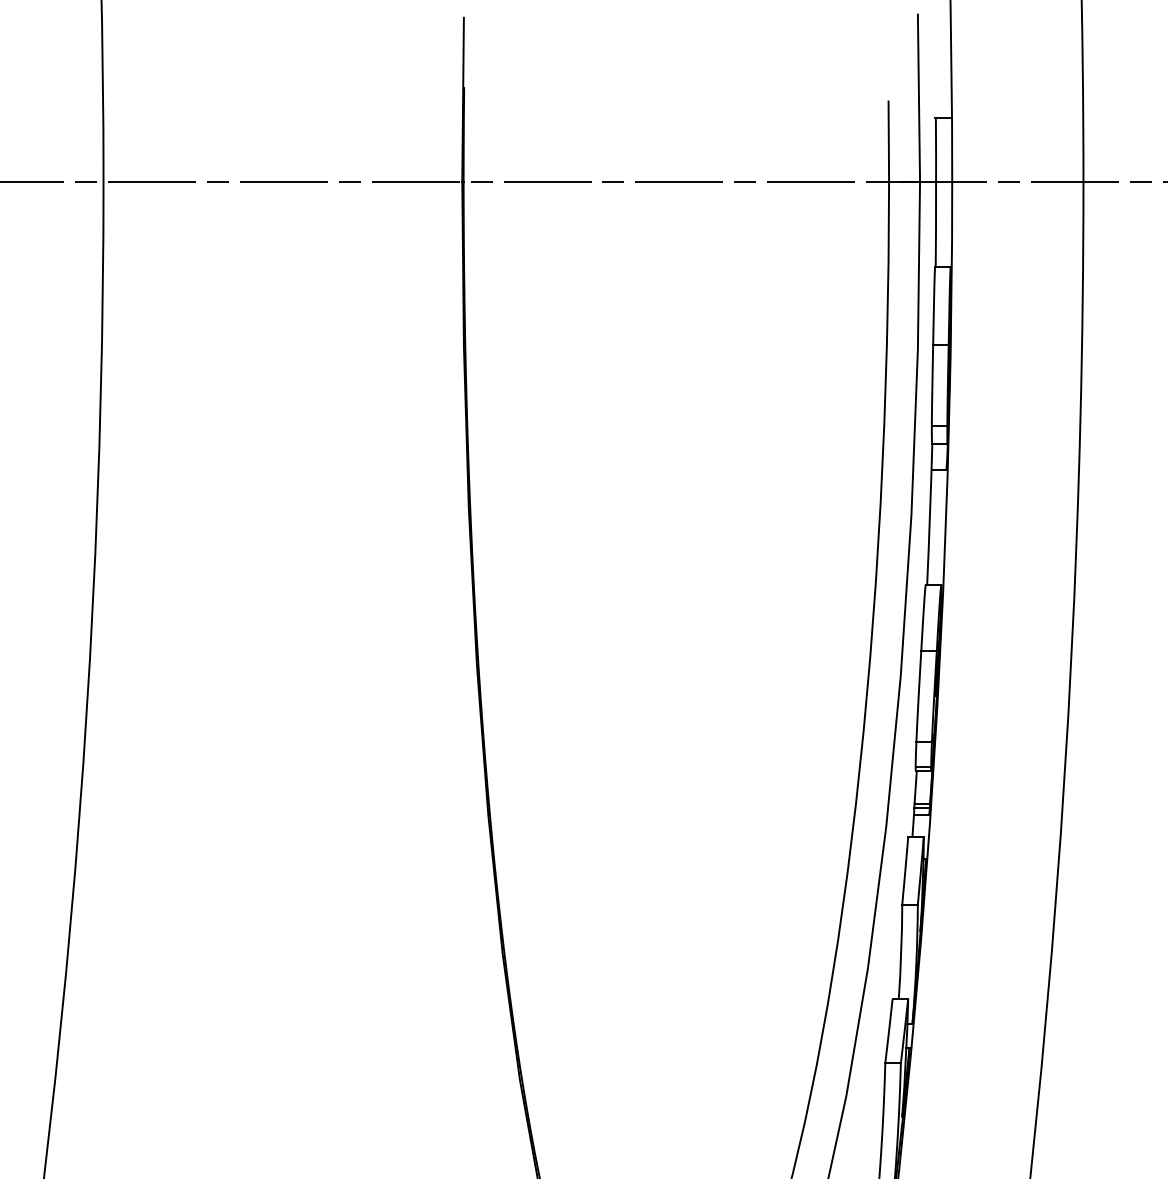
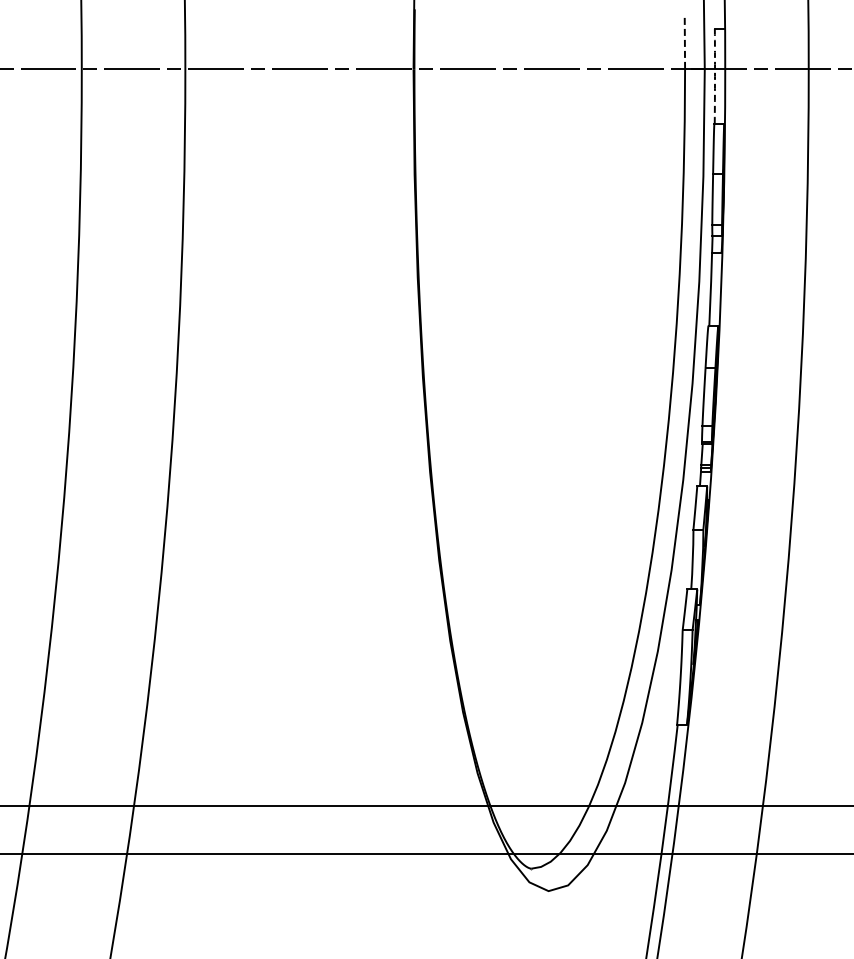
line: (888, 140) -> (684, 43), solid -> dashed
arc: (936, 192) -> (715, 76), solid -> dashed

